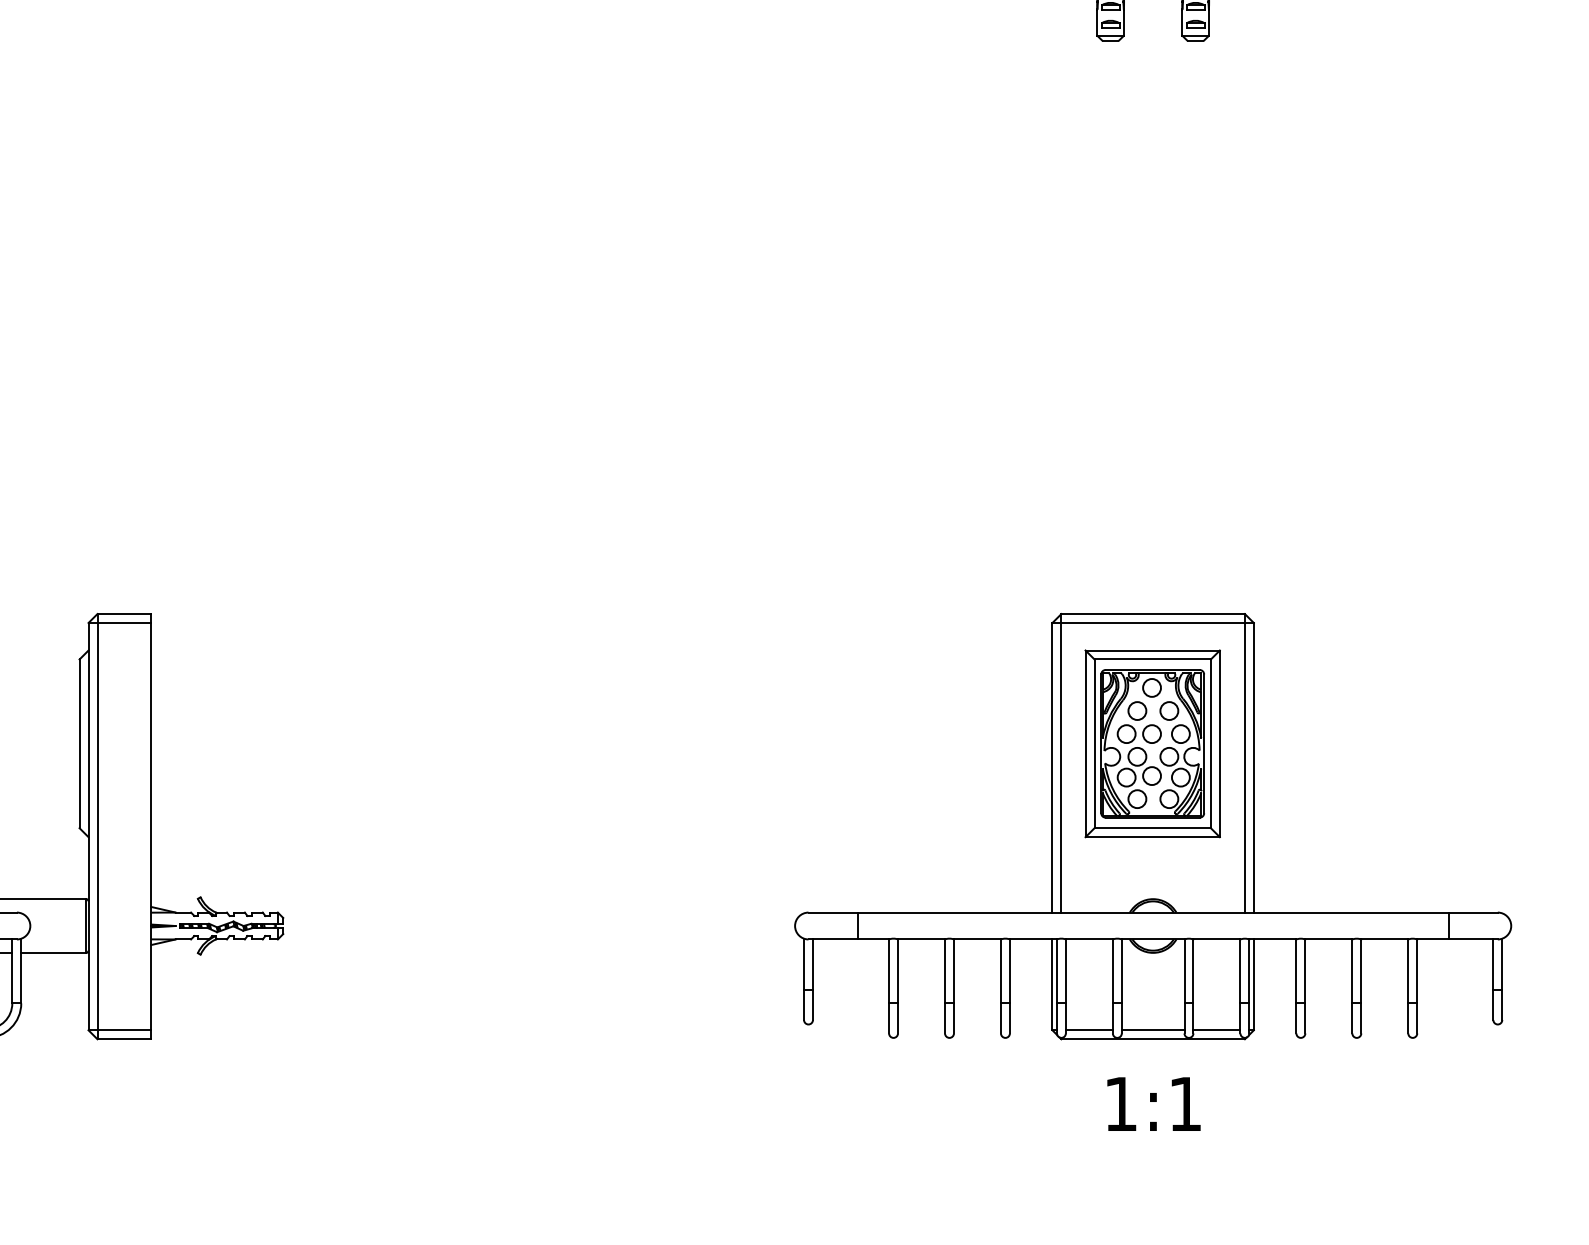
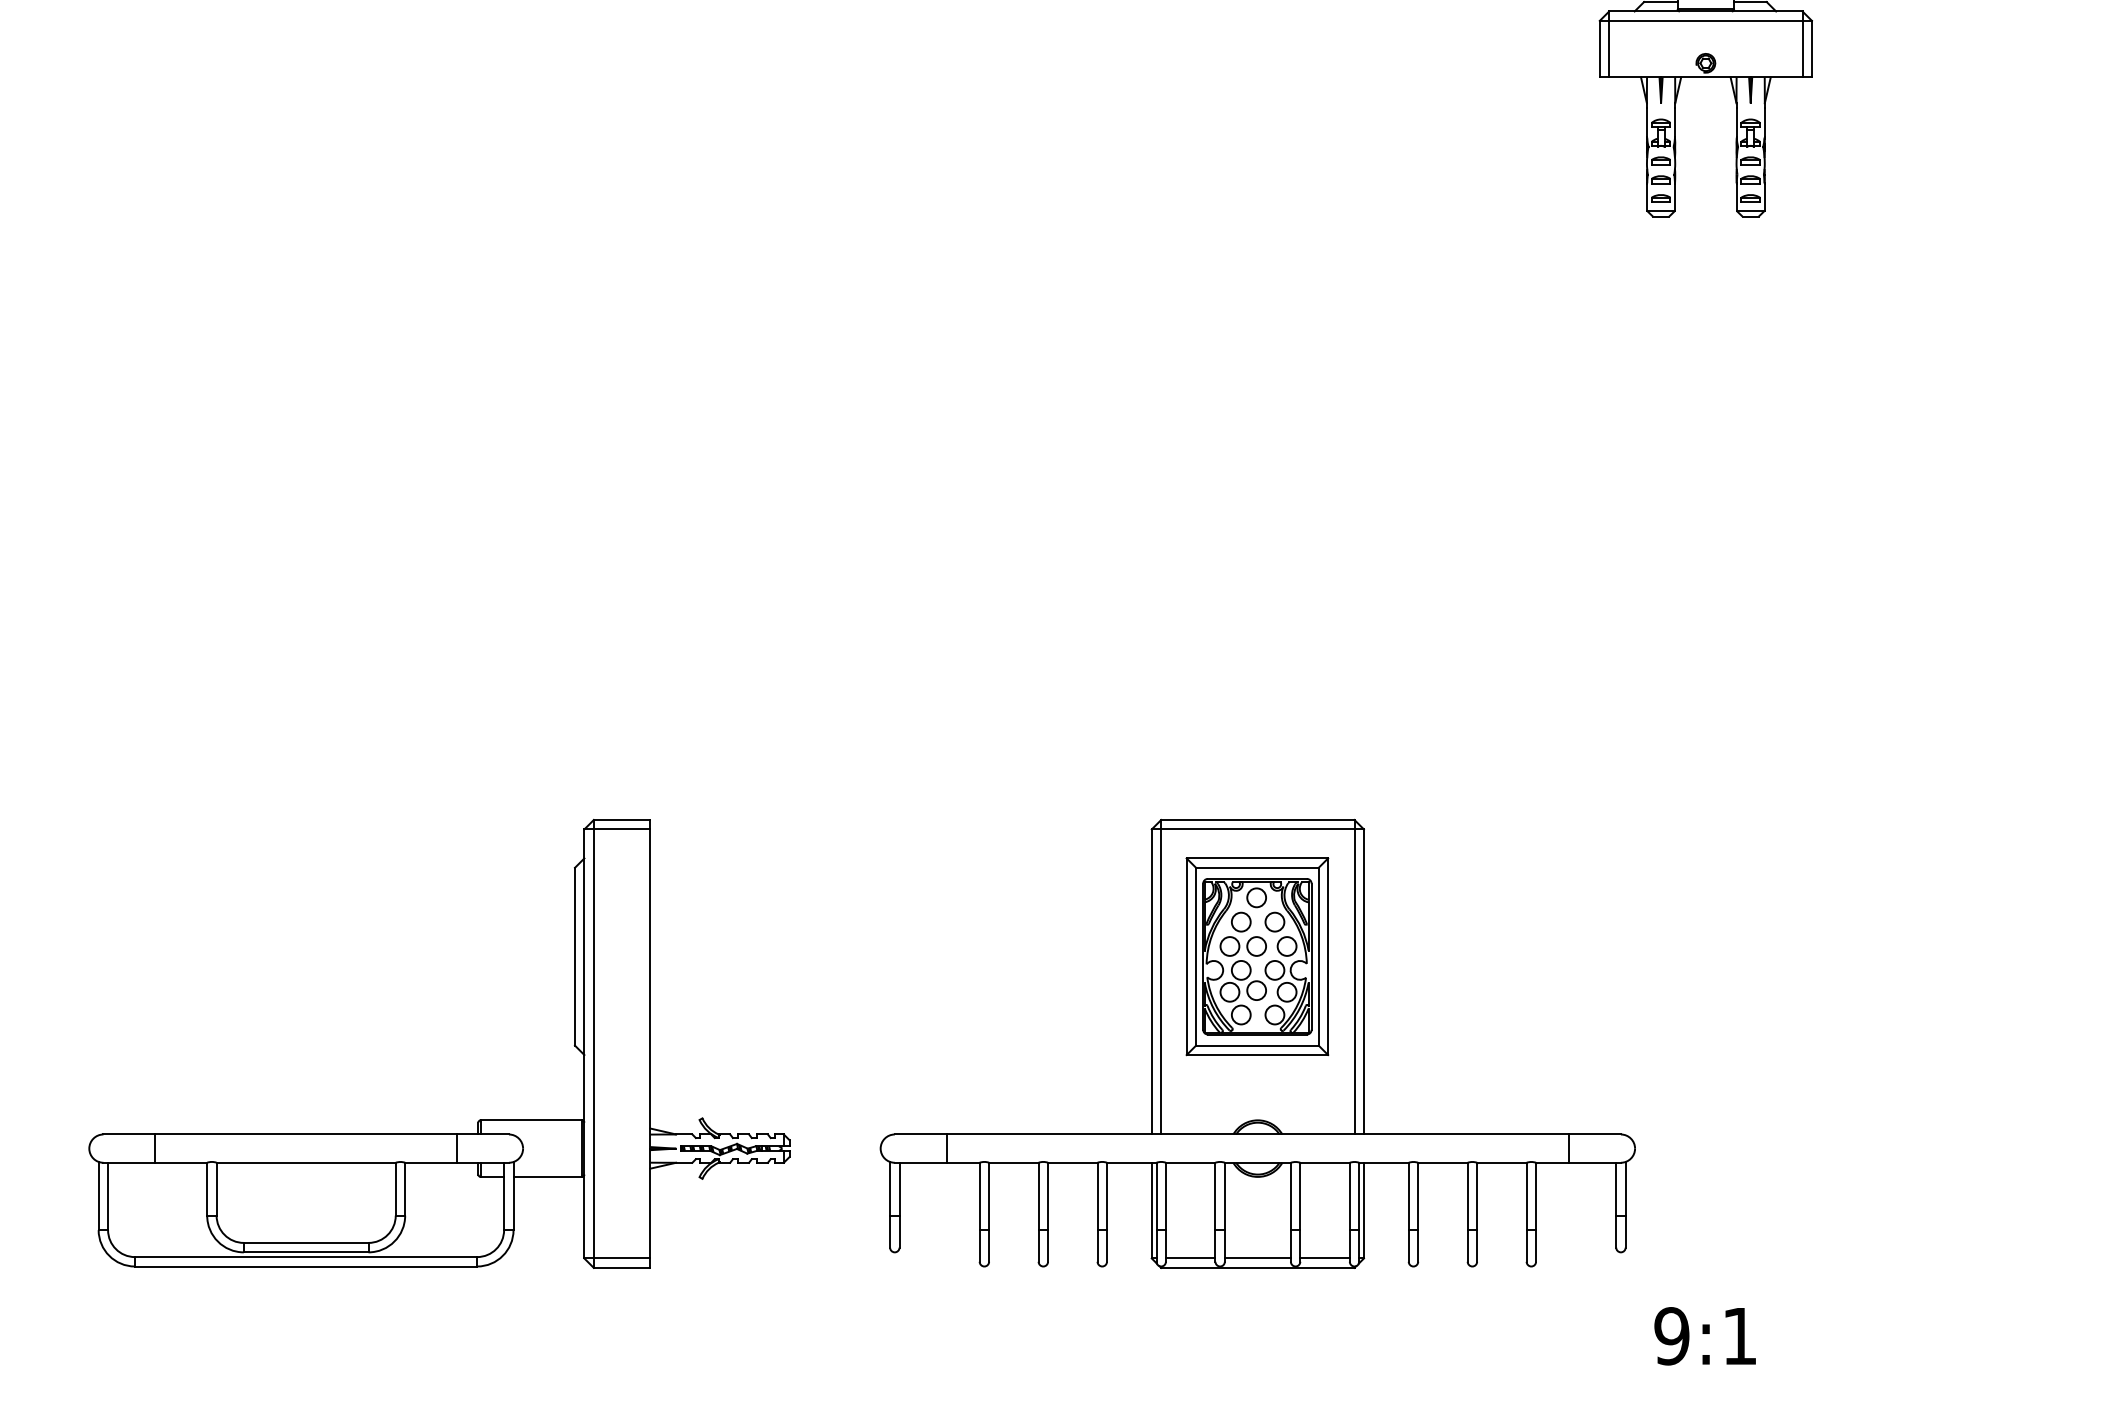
part: (1152, 826) -> (1257, 1043), moved
text: (1120, 1104) -> (1671, 1336), 1:1 -> 9:1

